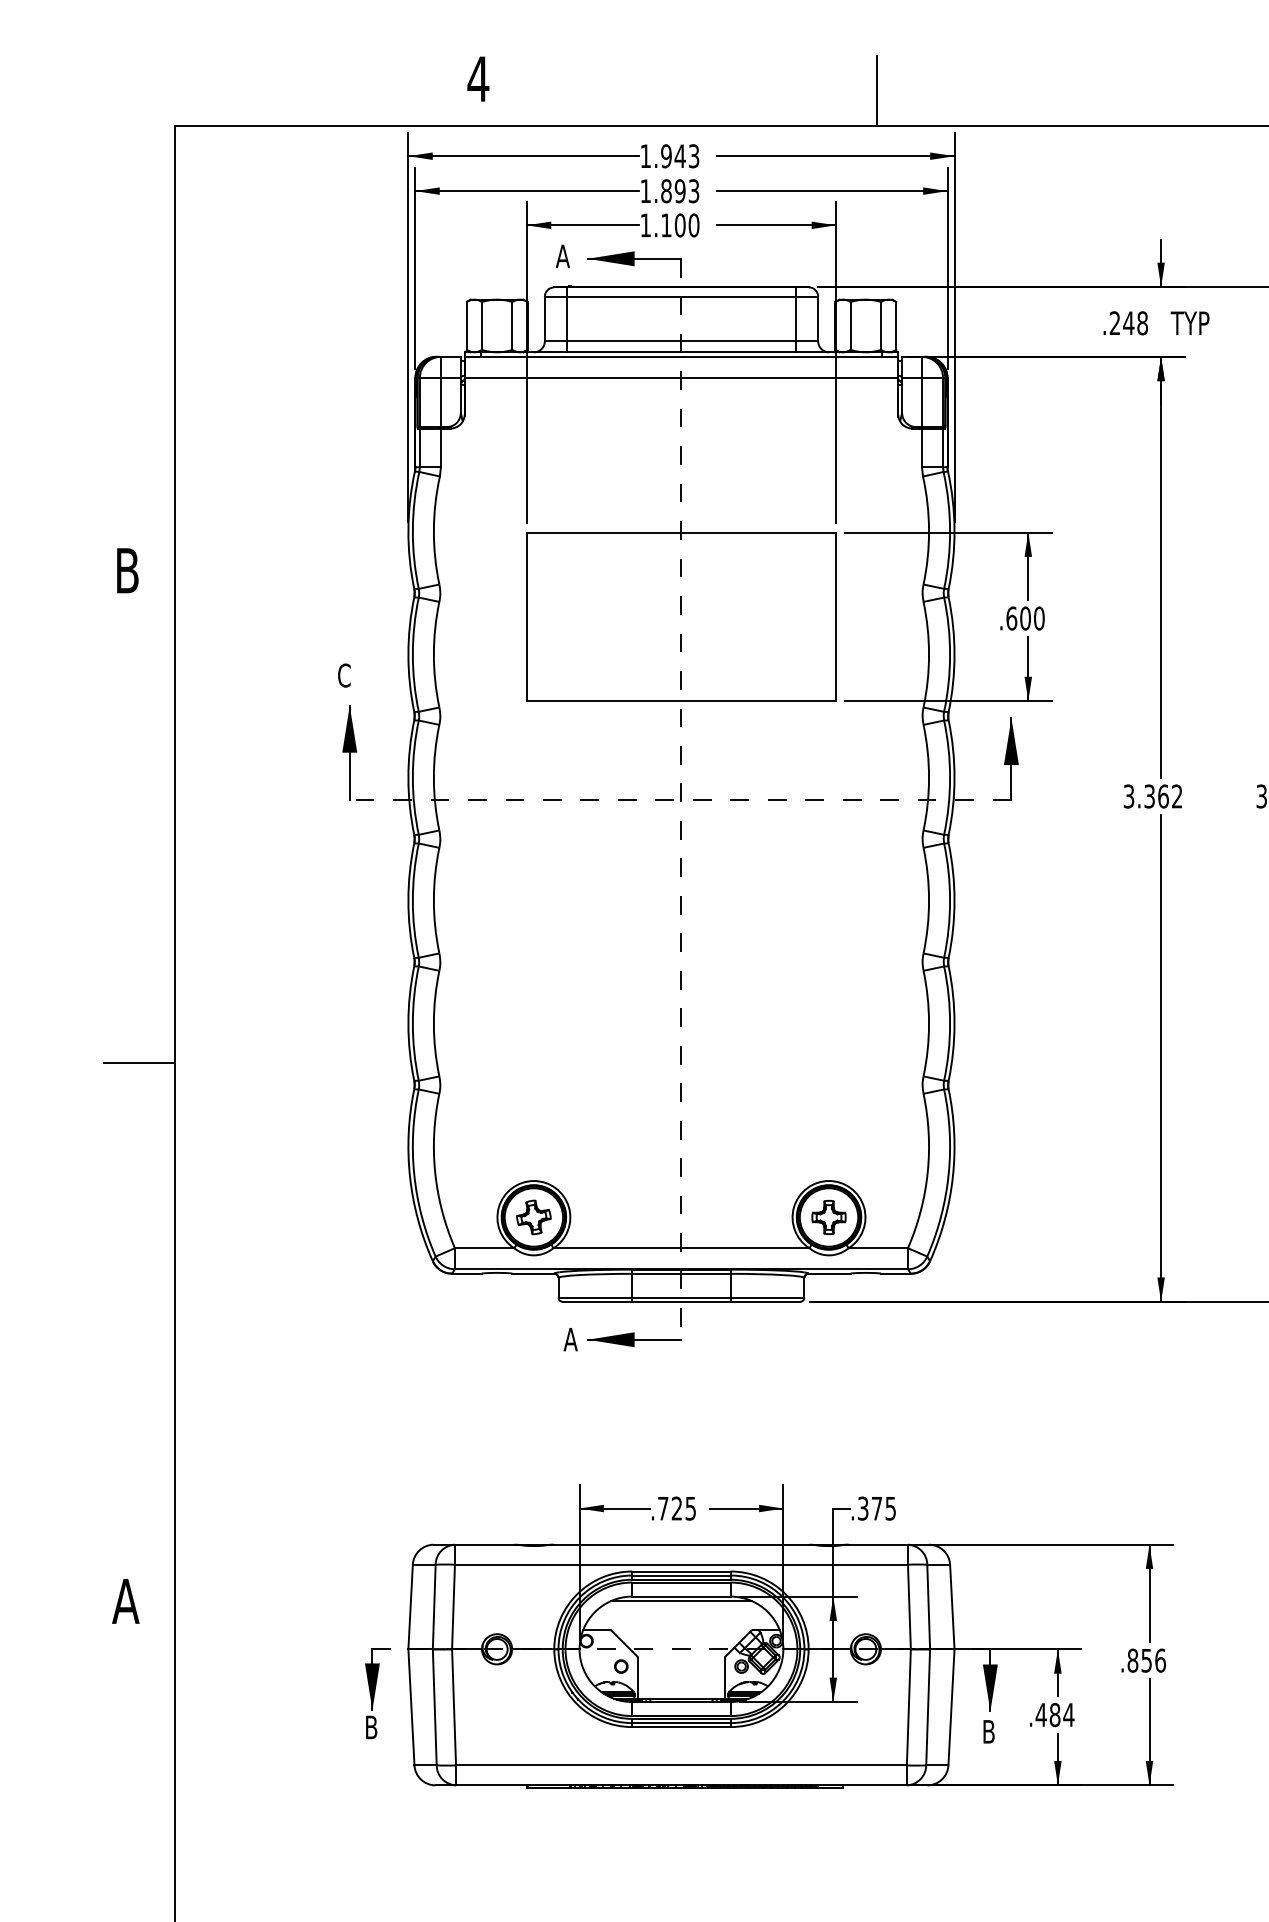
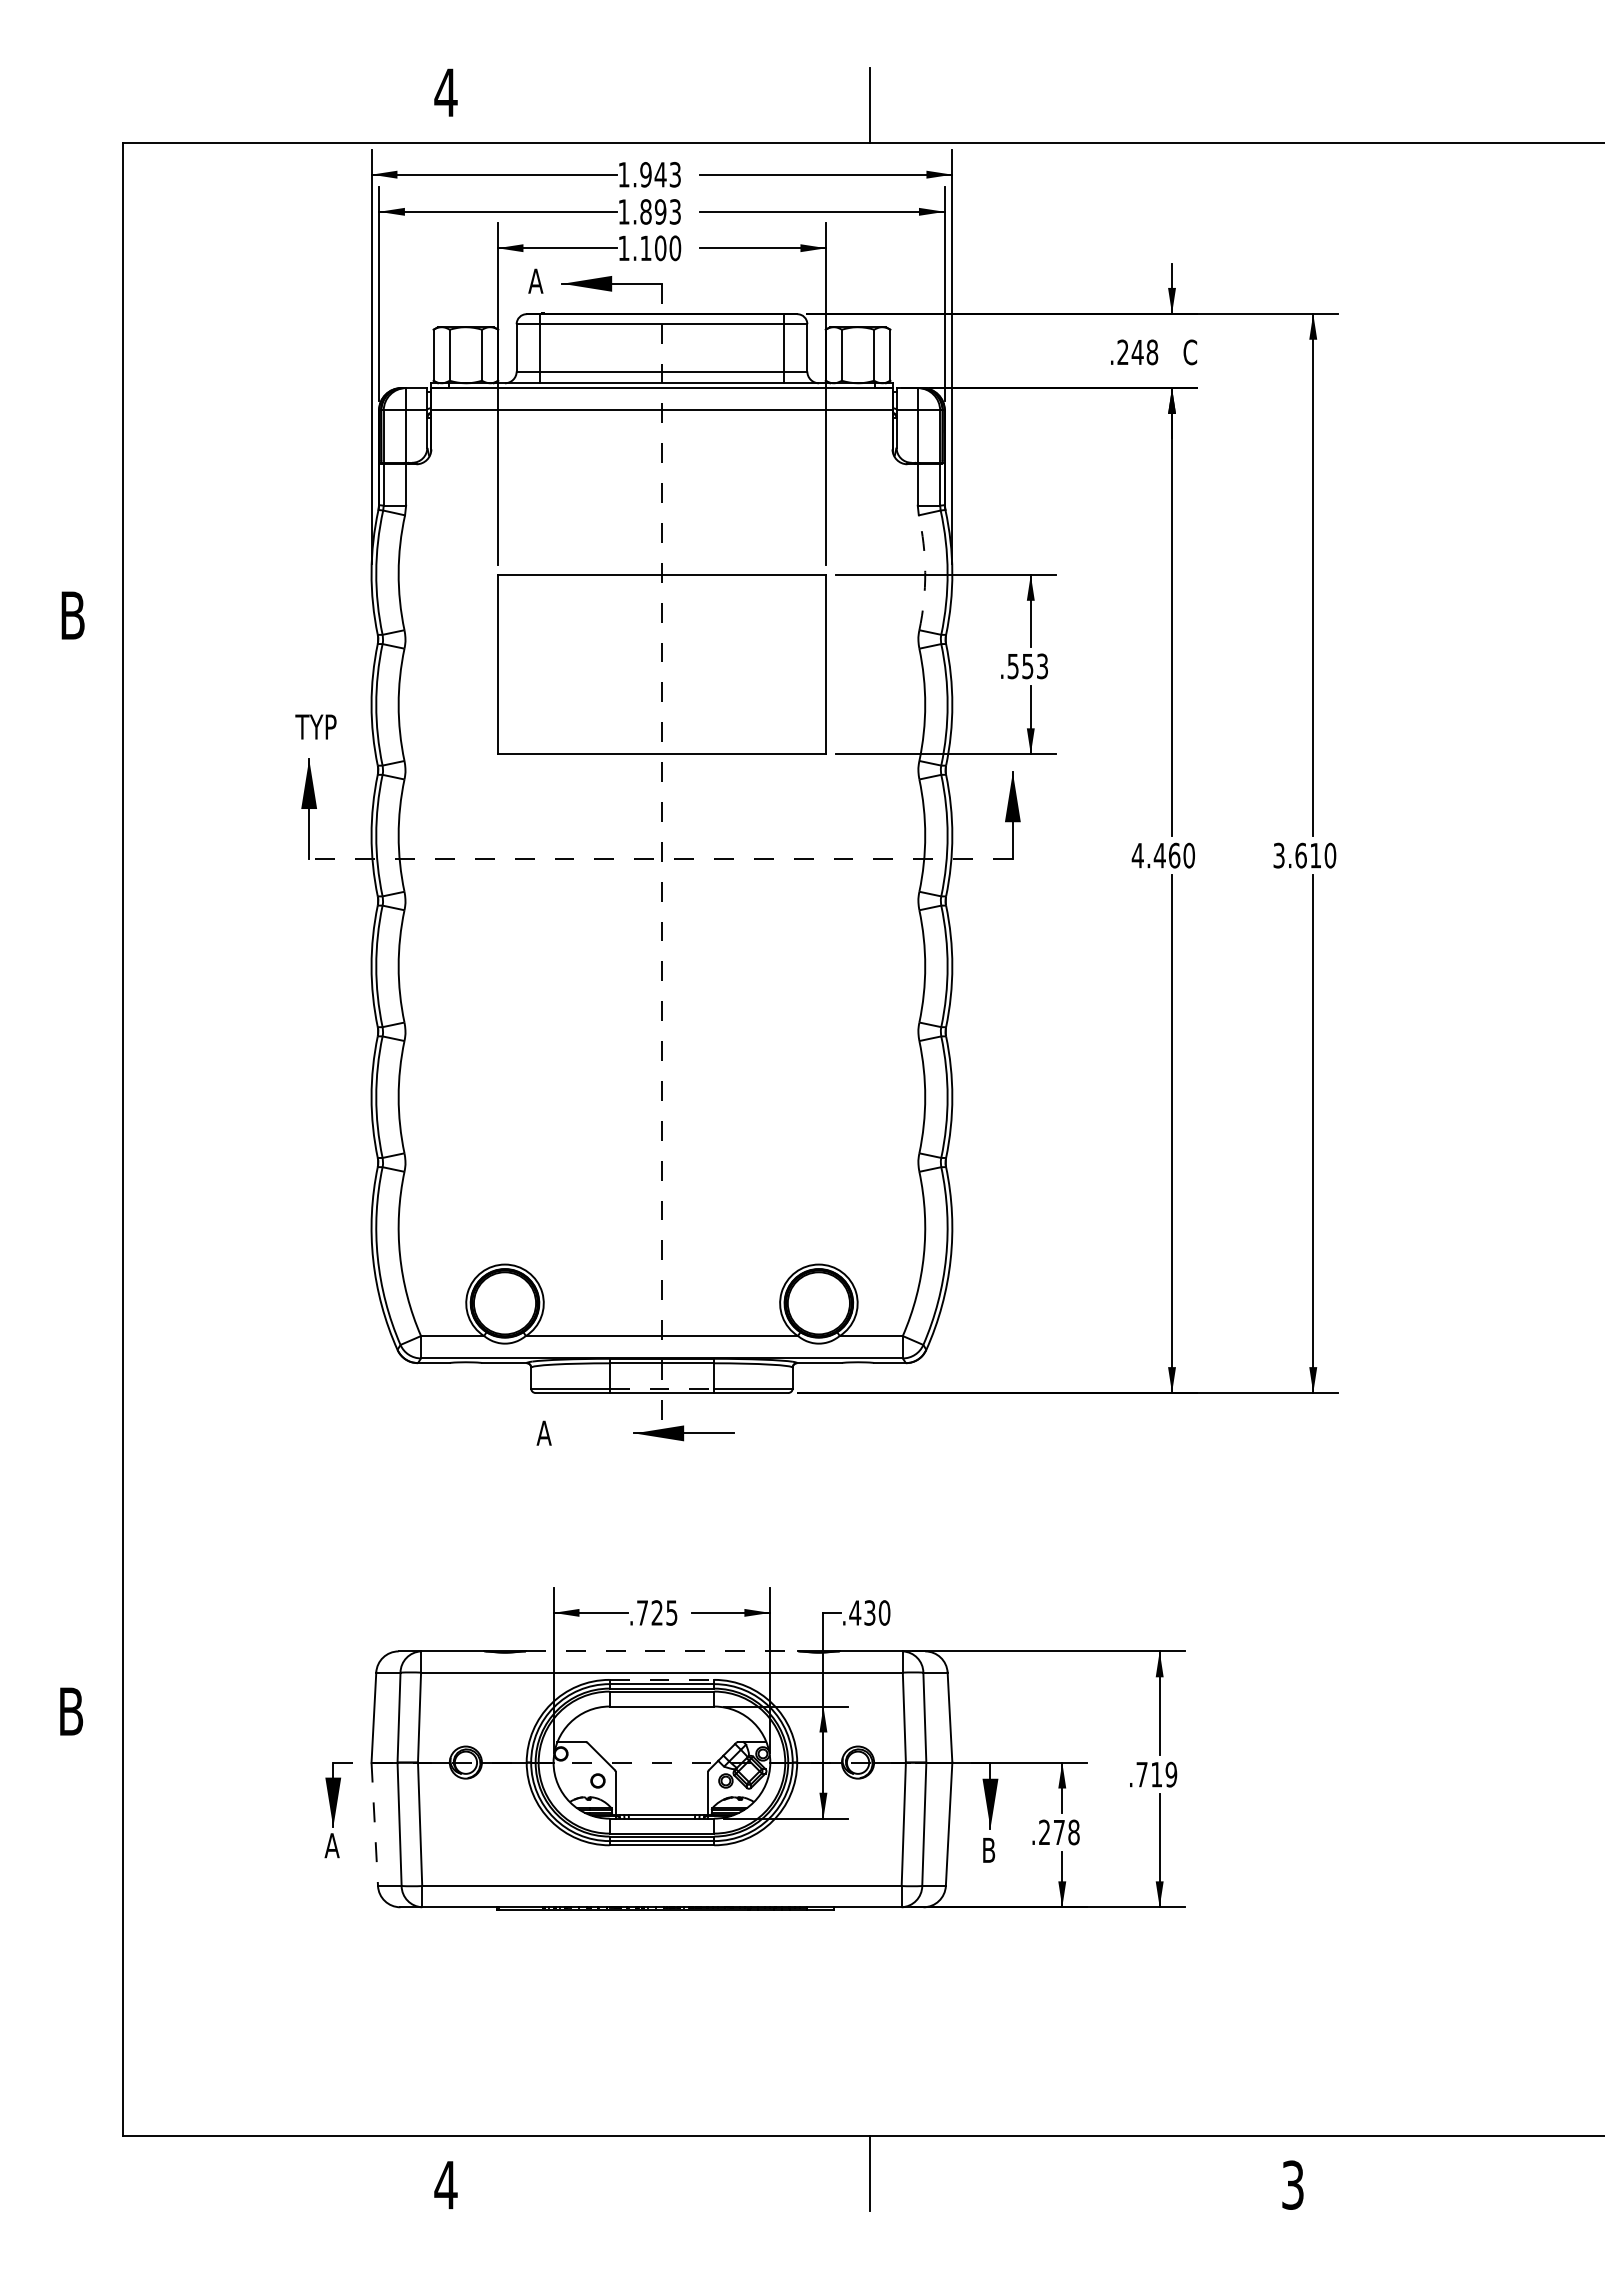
text: (1189, 323) -> (1202, 352), TYP -> C
arc: (929, 530) -> (925, 572), solid -> dashed
text: (1025, 618) -> (1027, 666), .600 -> .553
text: (355, 675) -> (315, 726), C -> TYP
text: (1152, 796) -> (1162, 855), 3.362 -> 4.460
line: (139, 1063) -> (85, 1139), removed
part: (828, 1216) -> (818, 1302), removed
part: (533, 1217) -> (504, 1303), removed
line: (681, 1297) -> (662, 1388), solid -> dashed
part: (634, 1339) -> (683, 1433), moved
text: (876, 1508) -> (869, 1612), .375 -> .430
line: (681, 1544) -> (662, 1651), solid -> dashed
line: (681, 1571) -> (662, 1679), solid -> dashed
text: (125, 1601) -> (70, 1711), A -> B
line: (681, 1601) -> (661, 1711), removed
text: (1146, 1660) -> (1156, 1774), .856 -> .719
line: (411, 1707) -> (374, 1824), solid -> dashed
text: (1055, 1715) -> (1059, 1832), .484 -> .278
text: (370, 1727) -> (331, 1845), B -> A

